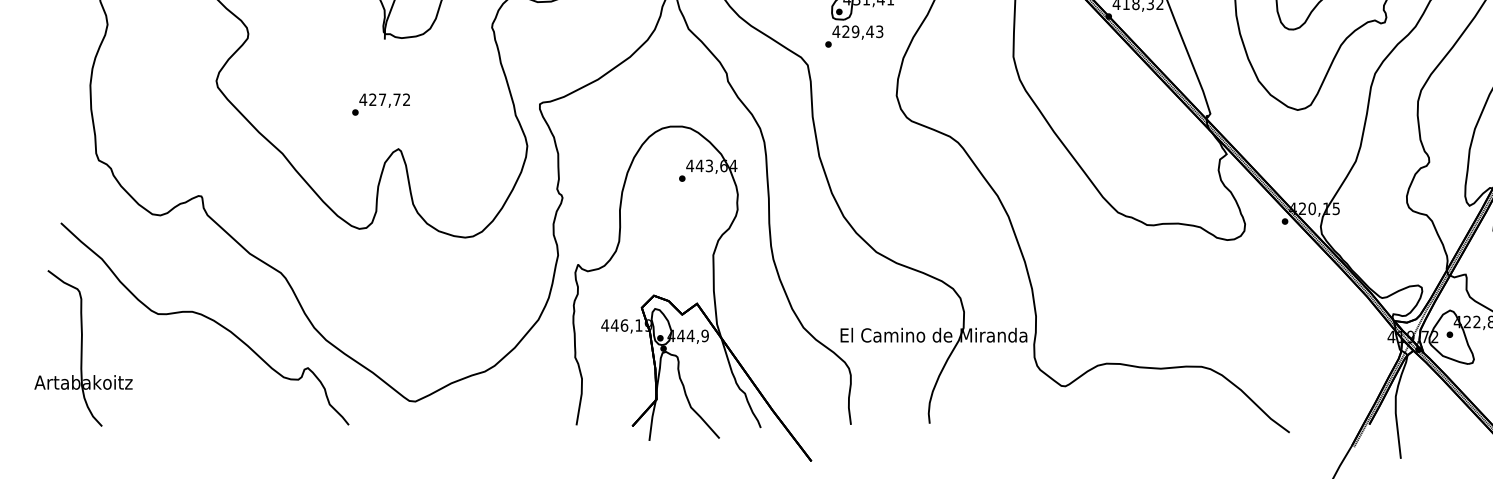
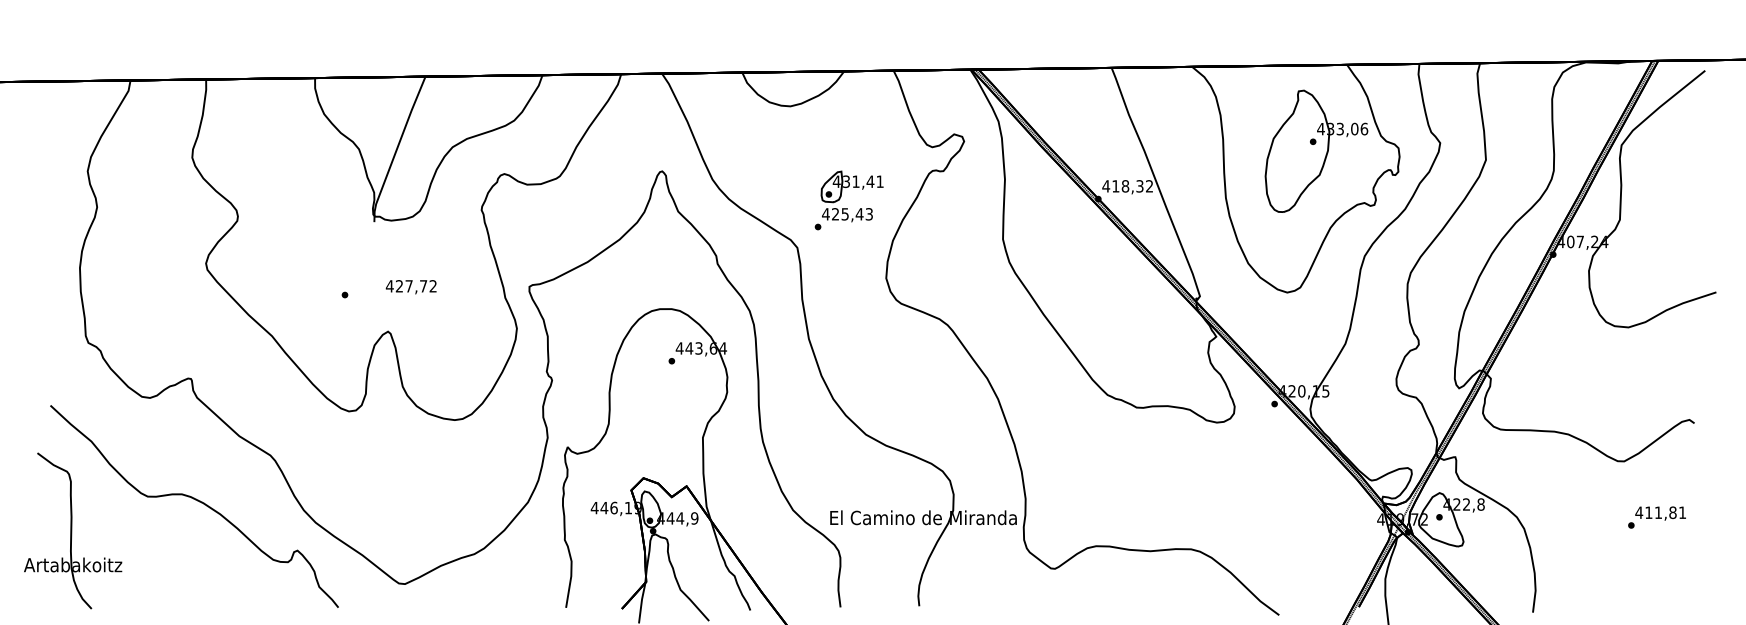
text: (854, 31) -> (844, 214), 429,43 -> 425,43
text: (383, 100) -> (410, 287), moved

